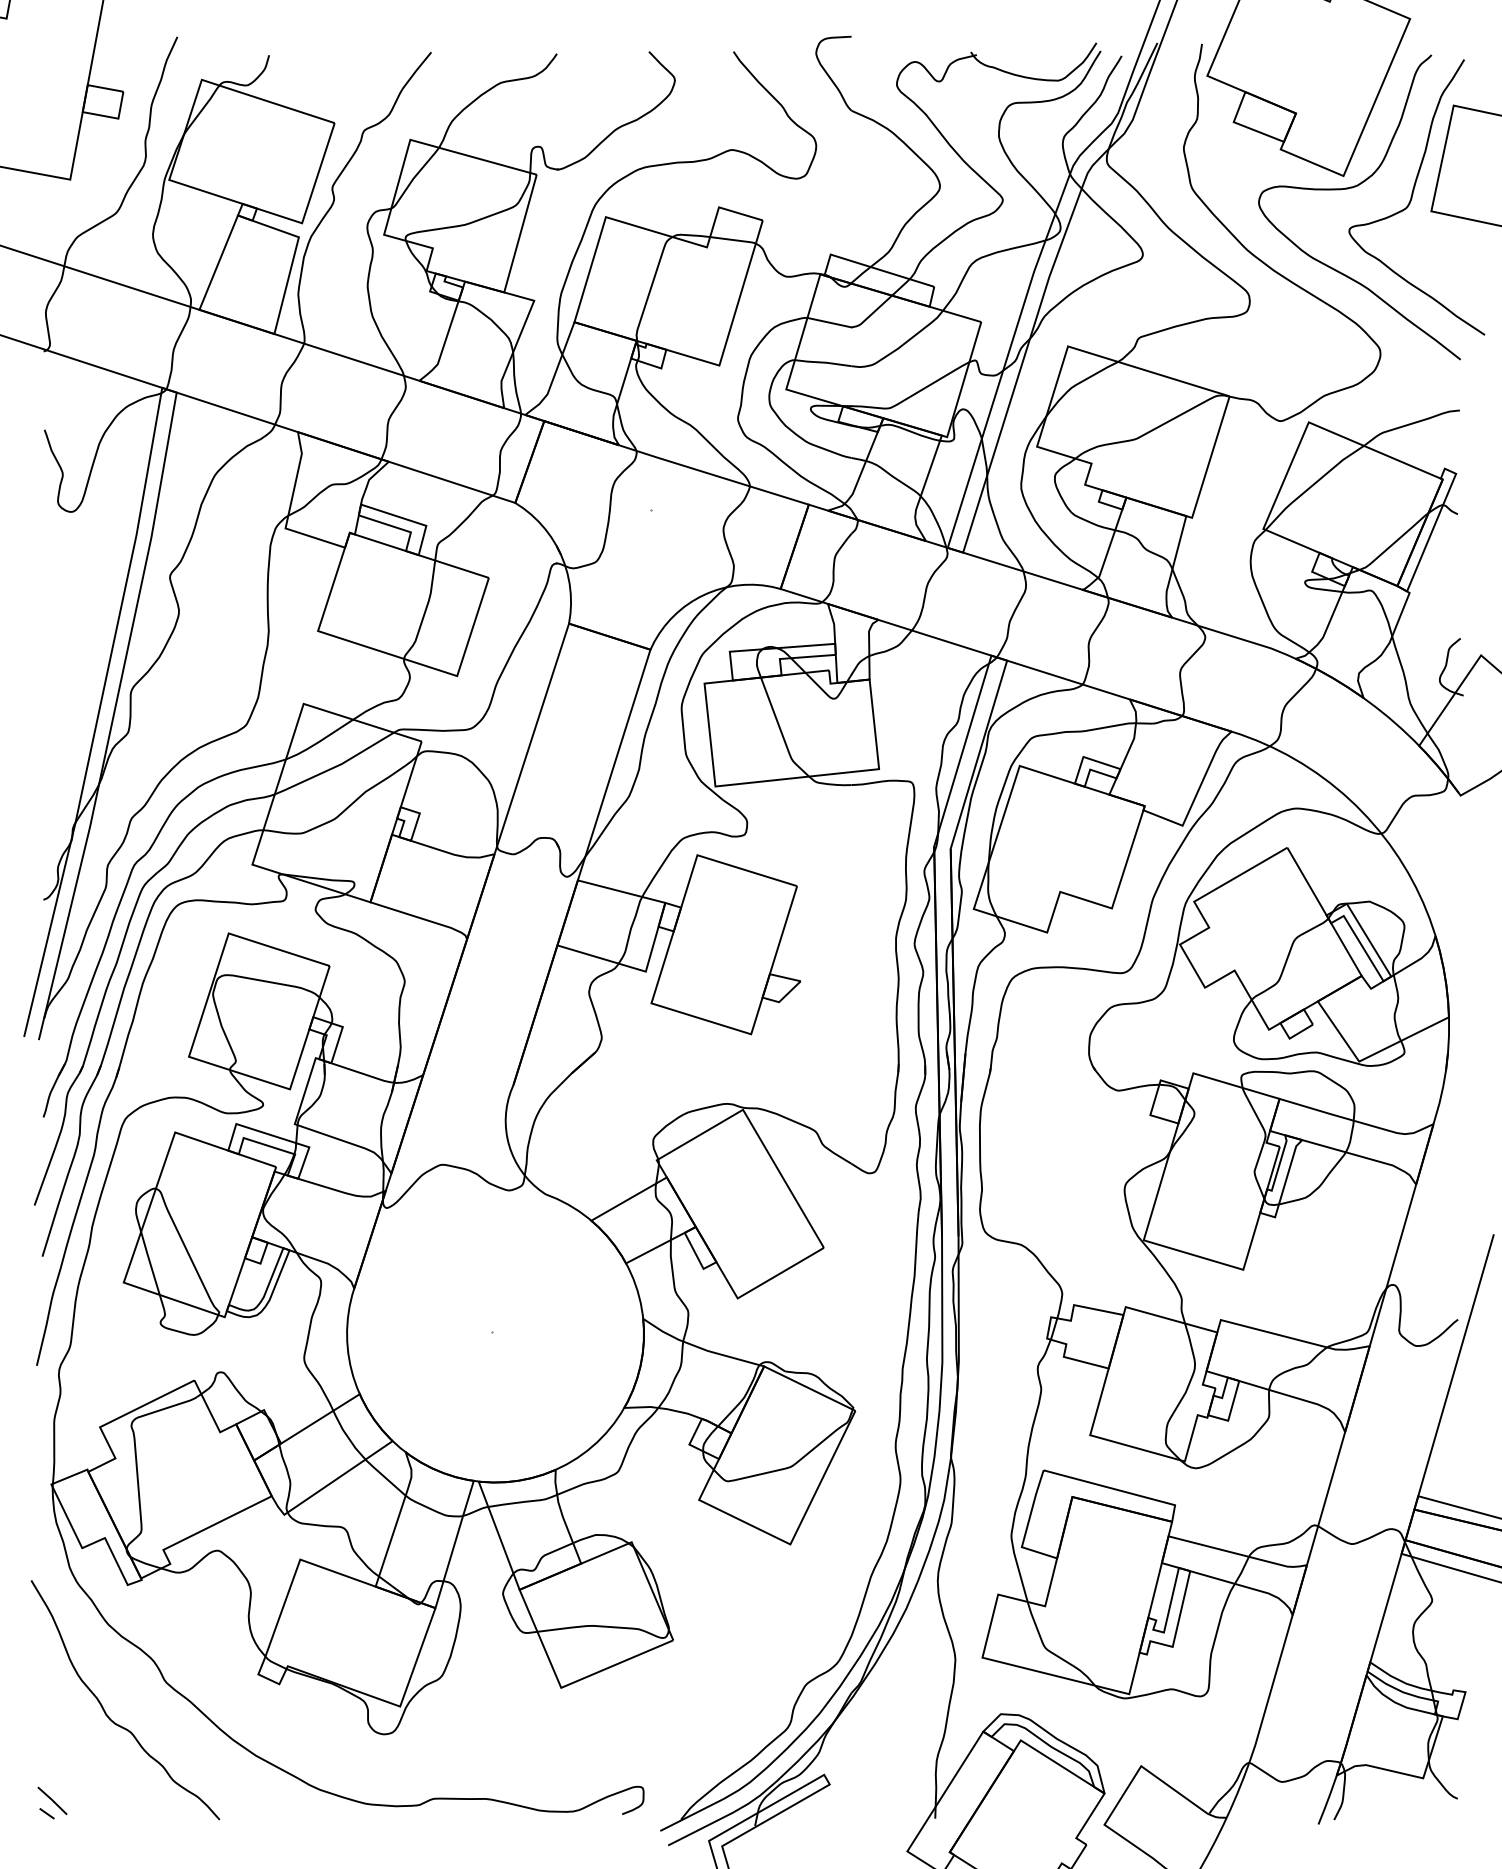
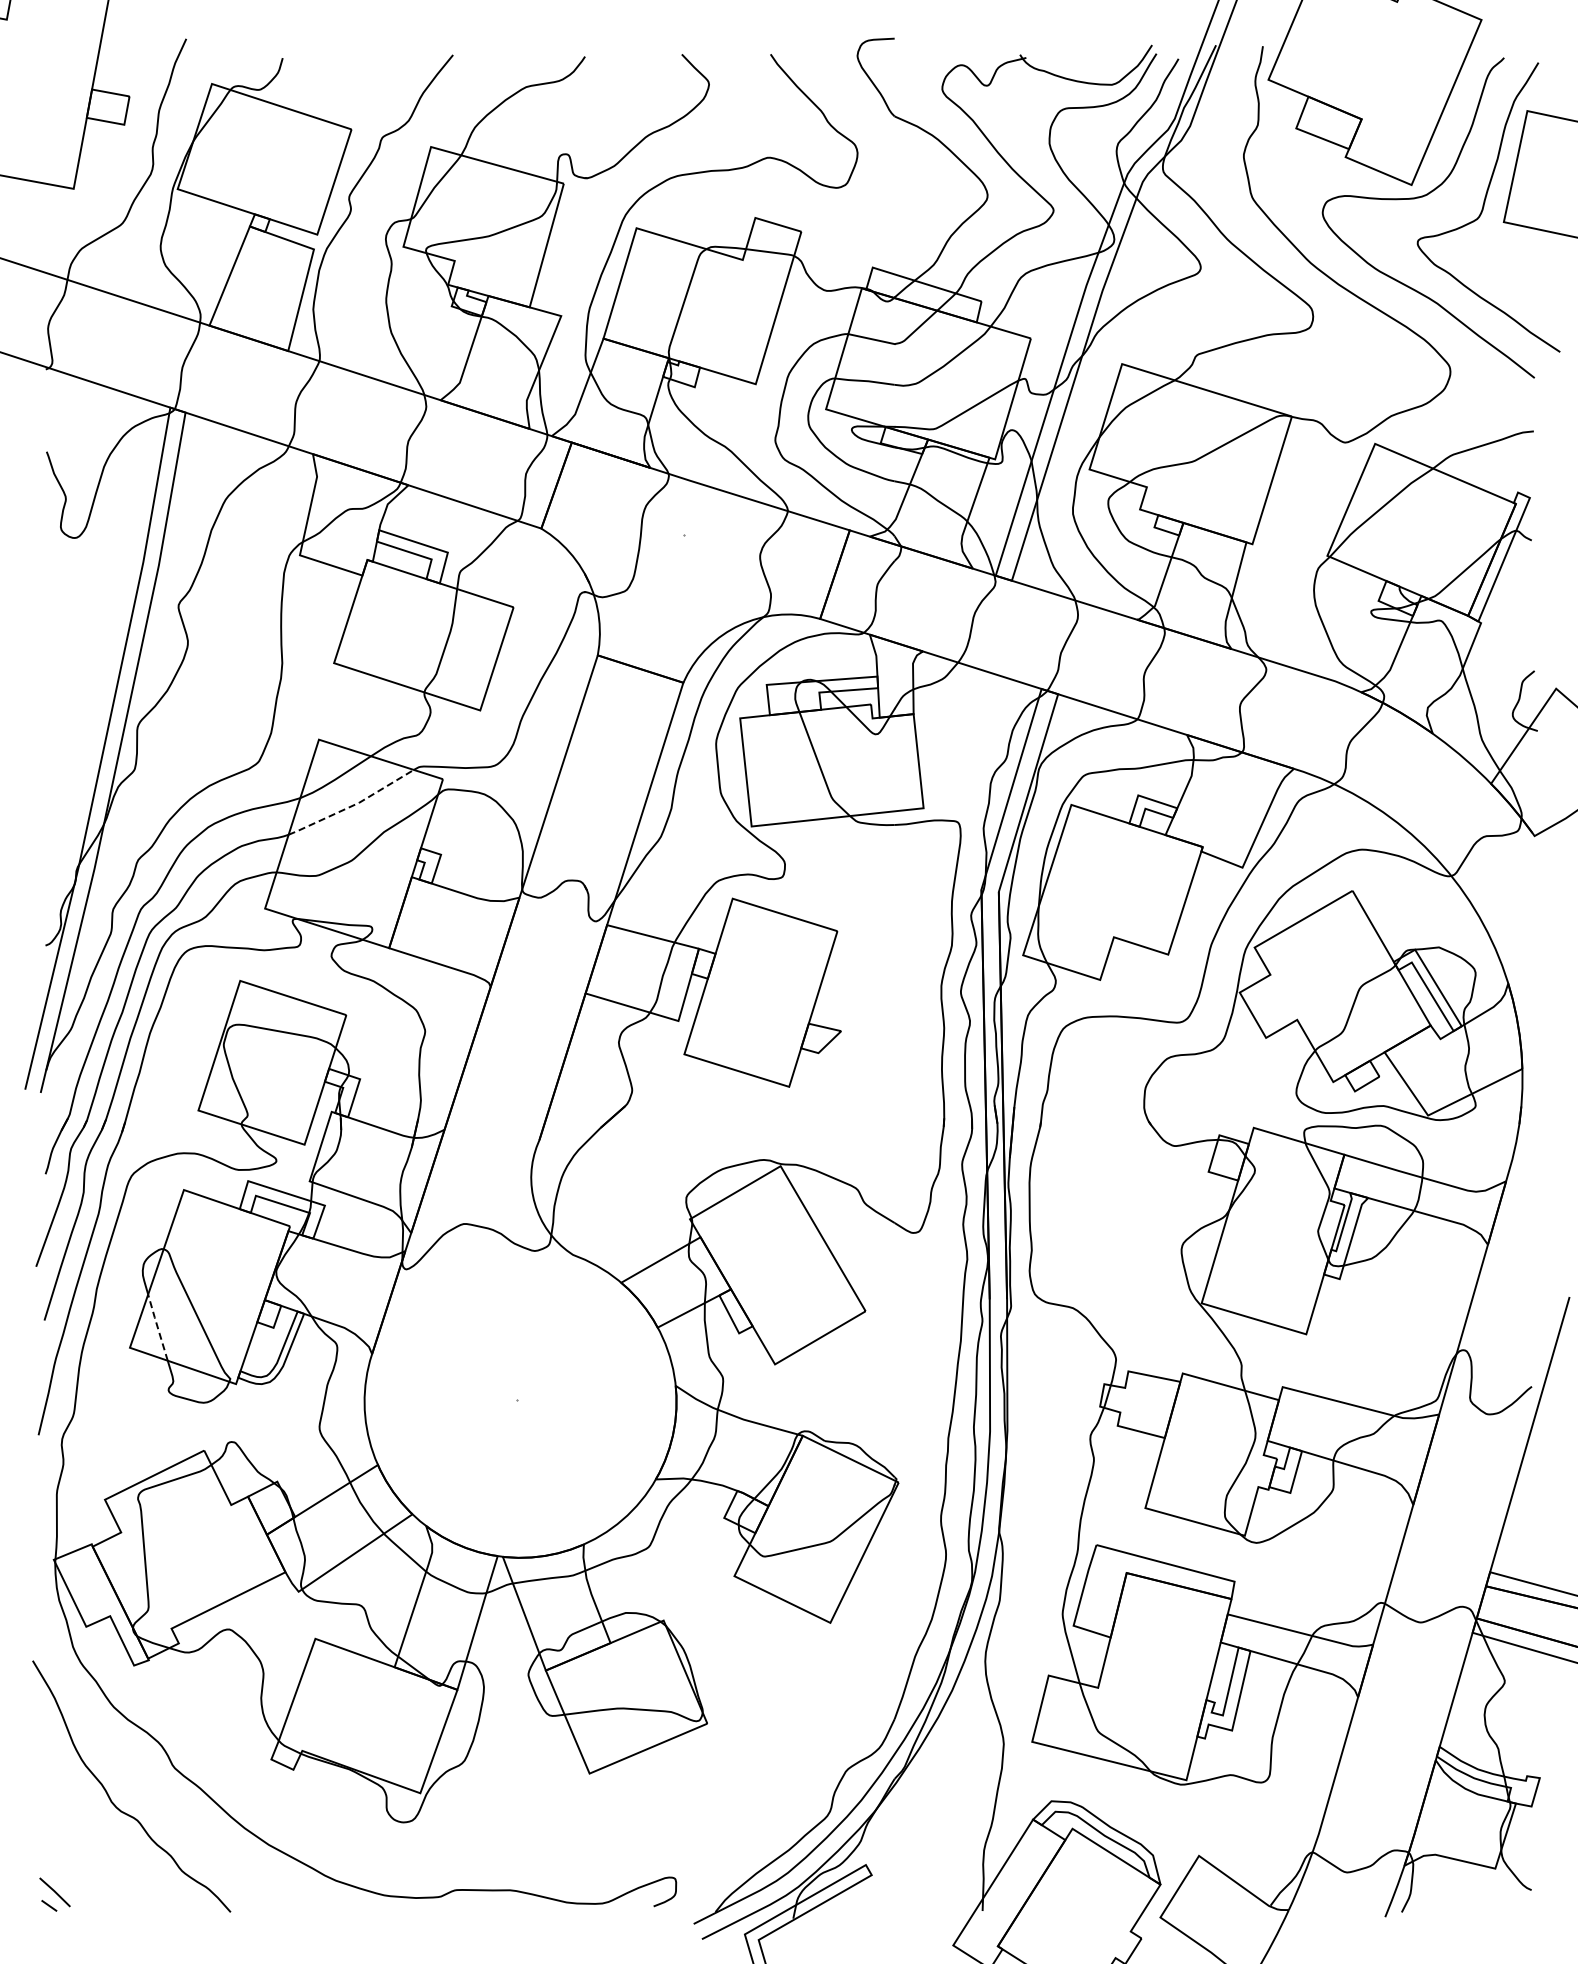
line: (335, 766) -> (352, 805), solid -> dashed
line: (150, 1262) -> (157, 1326), solid -> dashed

